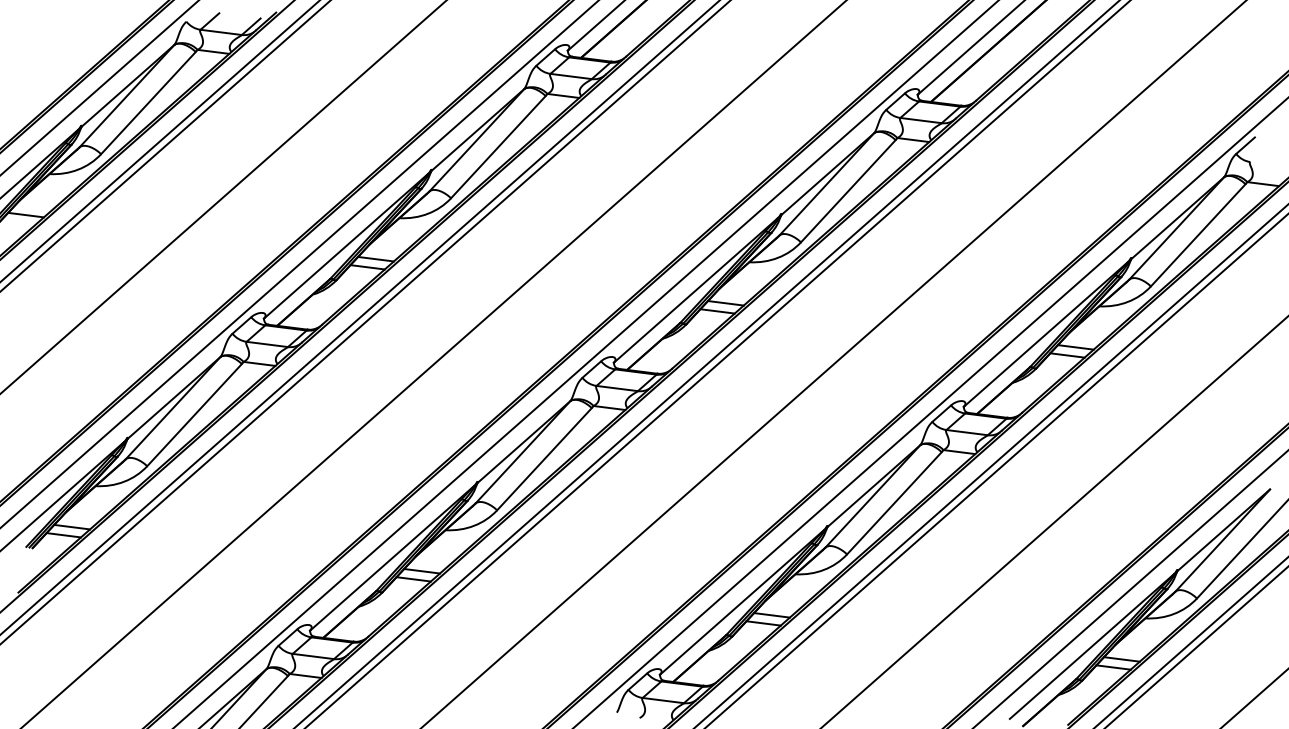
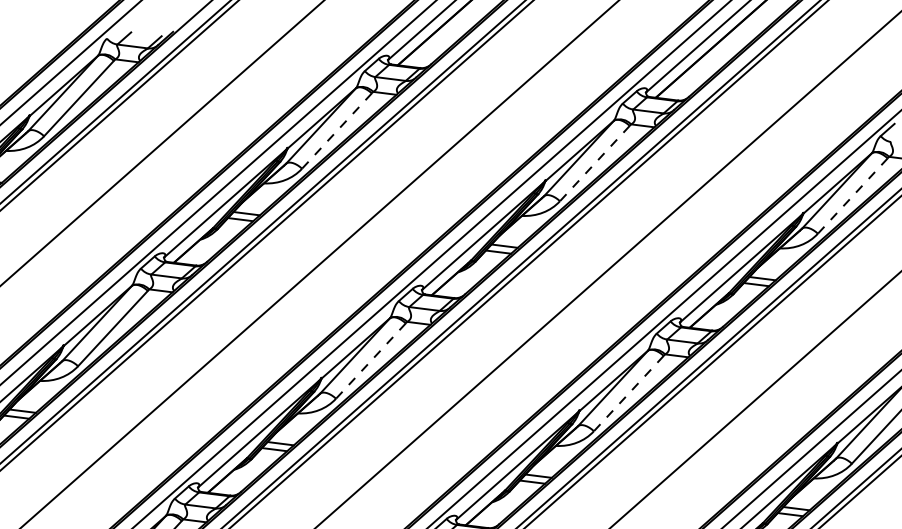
line: (498, 147) -> (337, 131), solid -> dashed
line: (848, 191) -> (594, 163), solid -> dashed
line: (1198, 235) -> (852, 196), solid -> dashed
line: (544, 459) -> (370, 361), solid -> dashed
line: (894, 503) -> (628, 393), solid -> dashed

